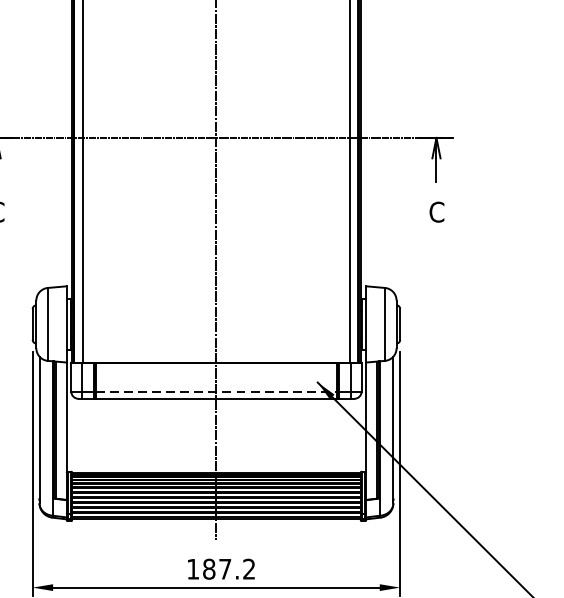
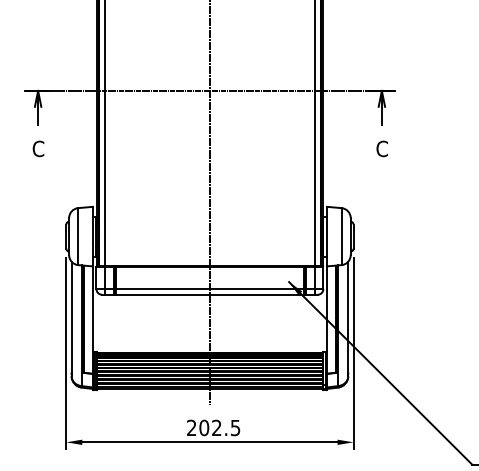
line: (217, 392) -> (210, 289), dashed -> solid
text: (221, 568) -> (213, 427), 187.2 -> 202.5

